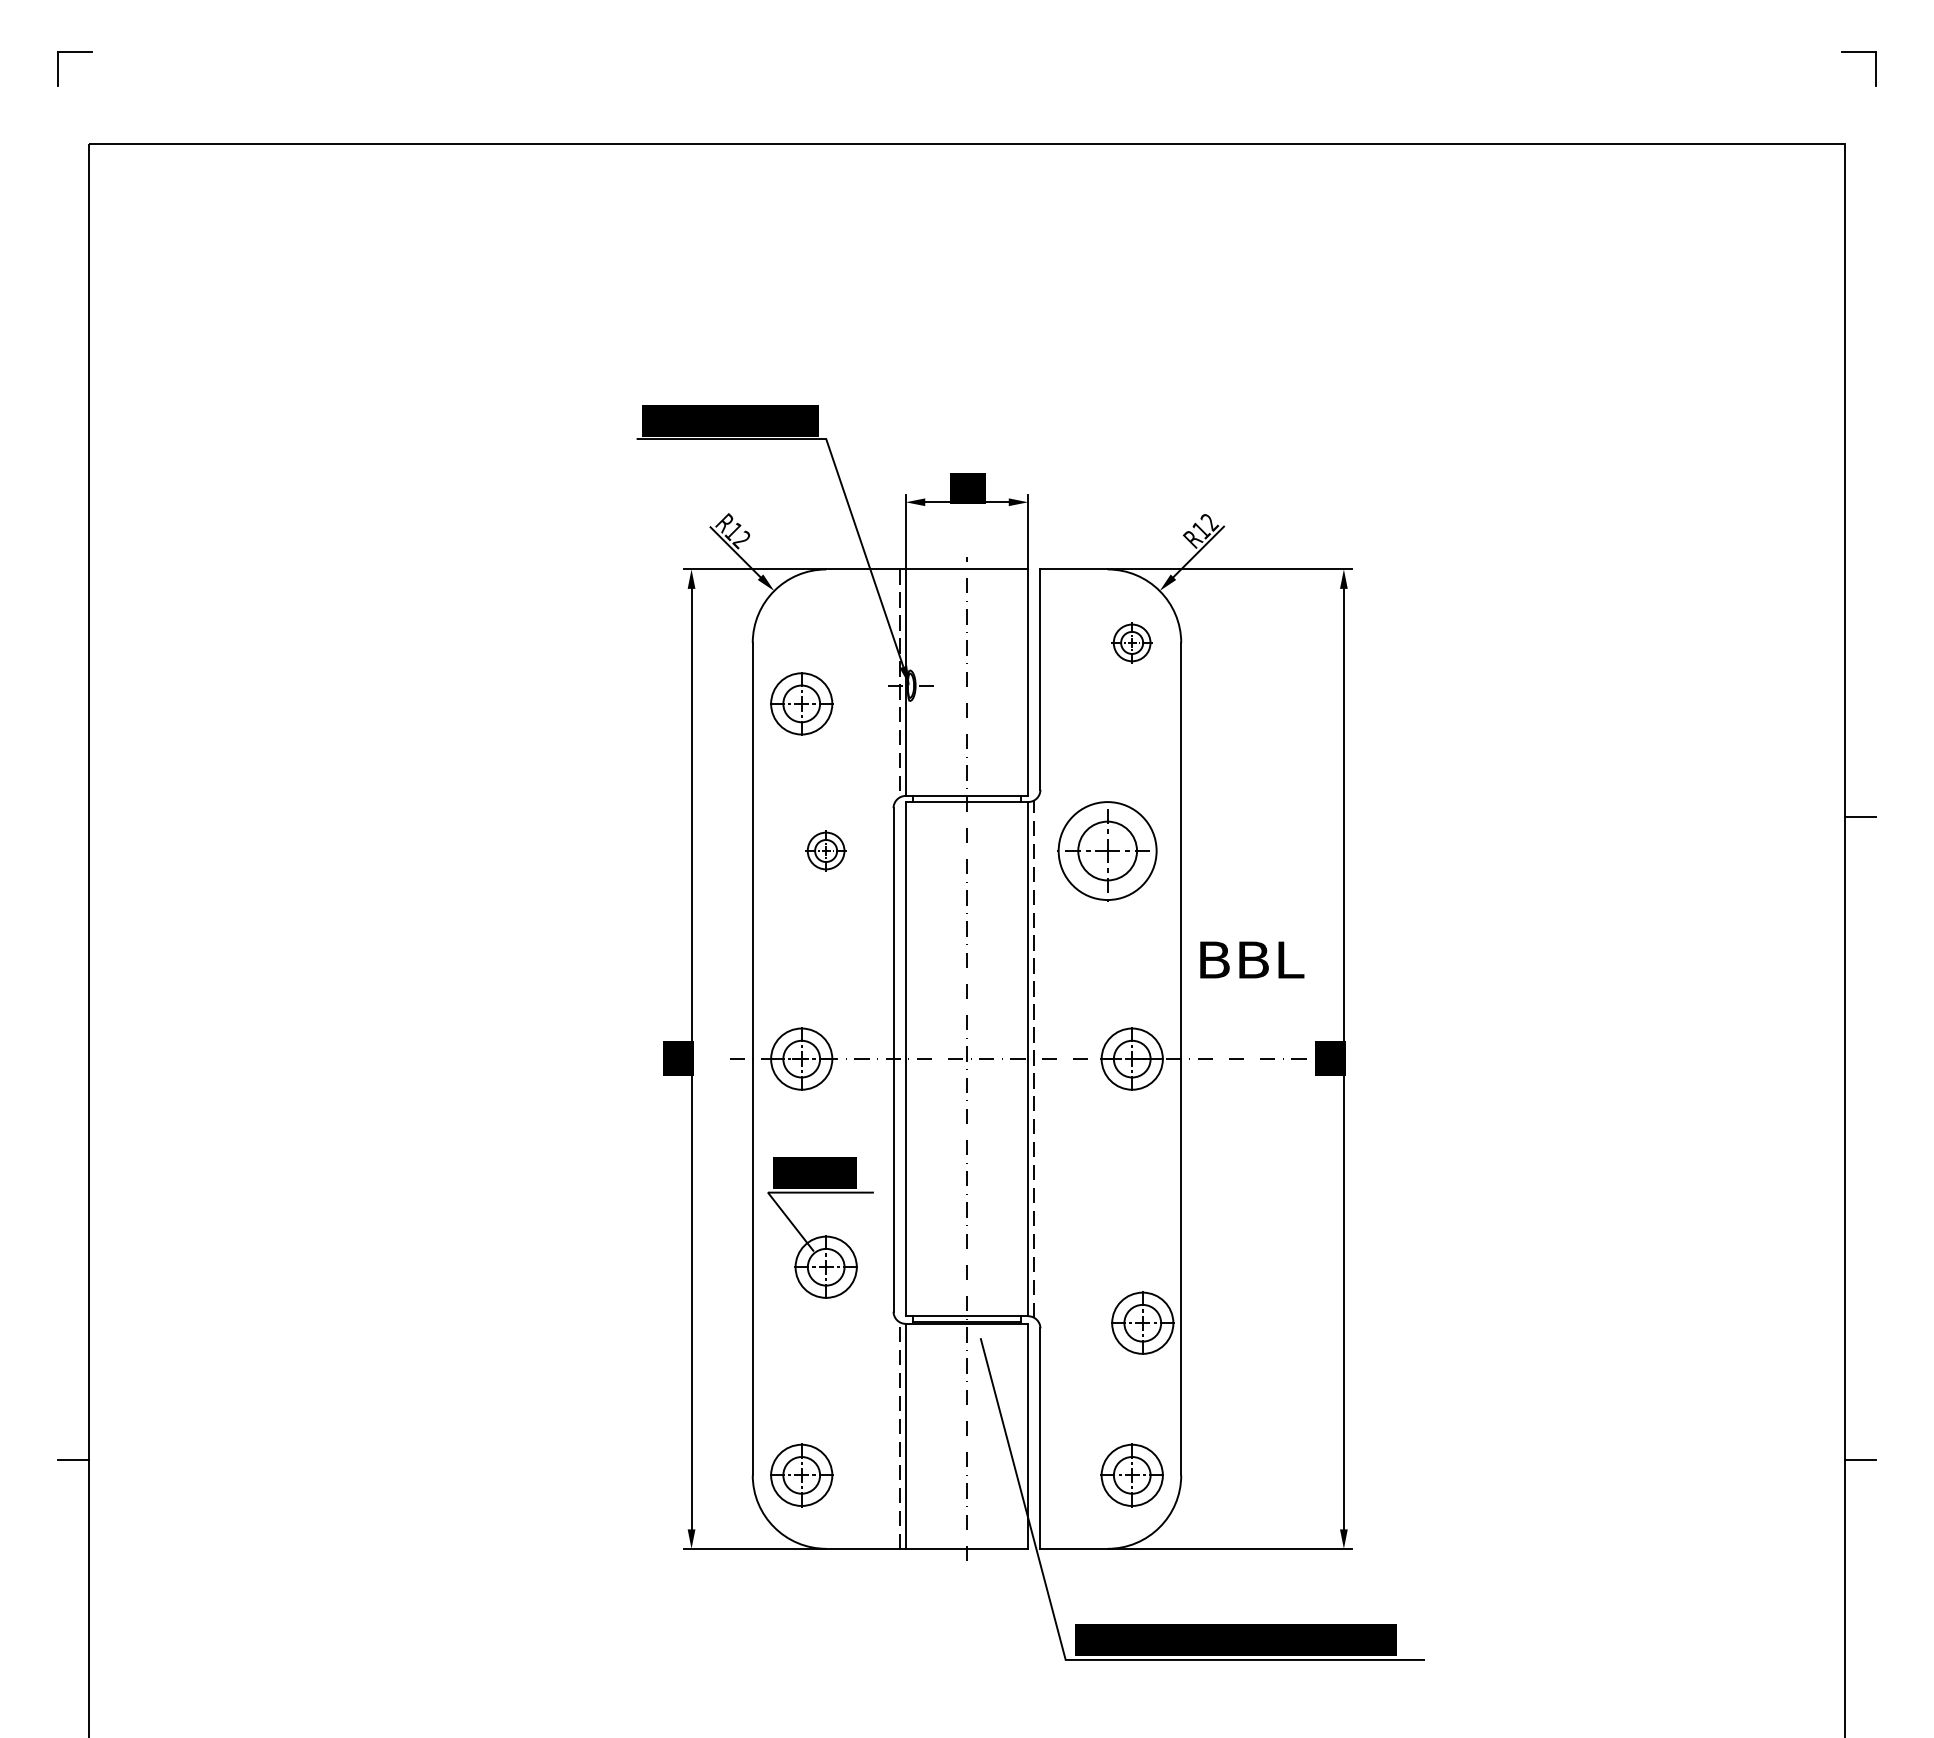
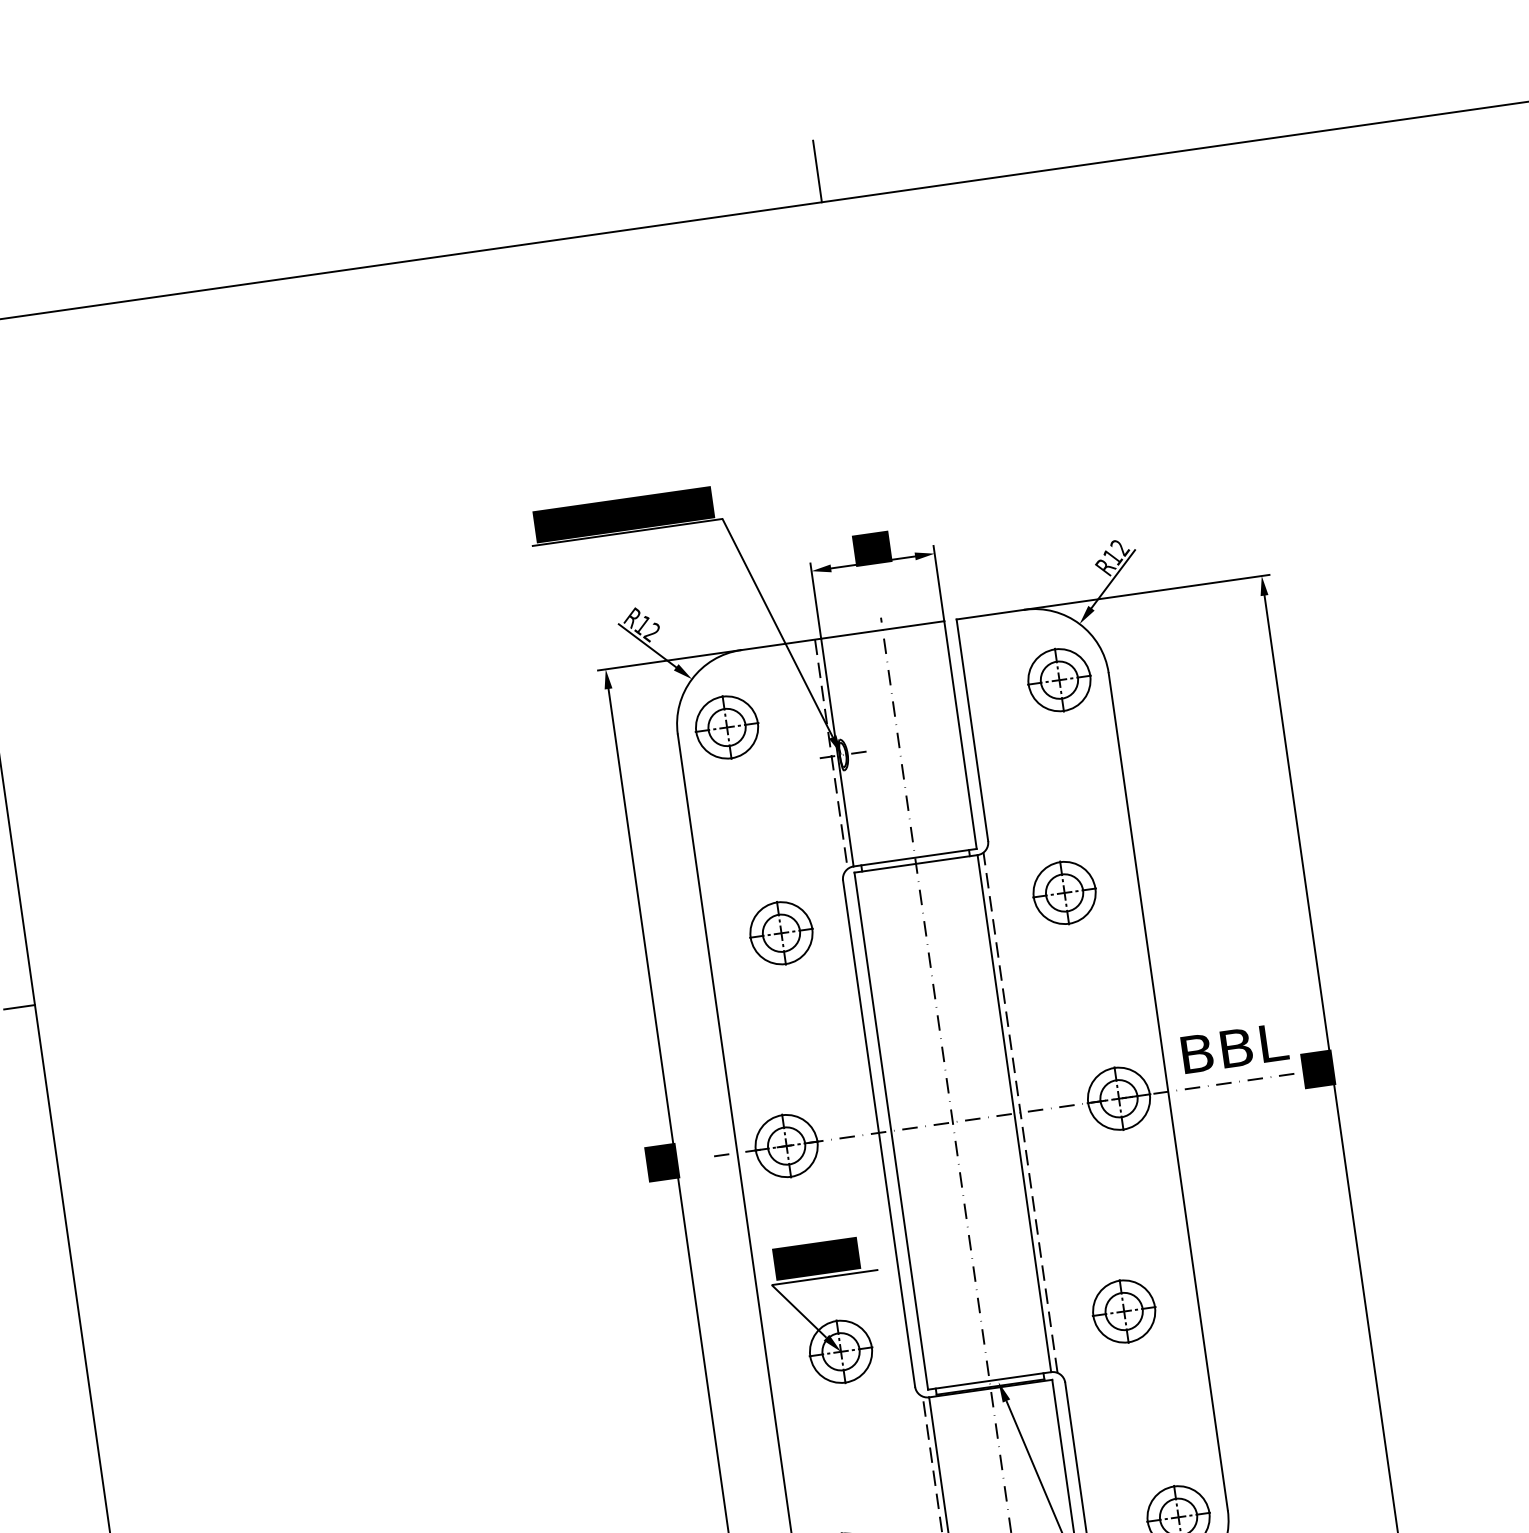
line: (967, 113) -> (818, 171), added
part: (1131, 642) -> (1058, 679), size x1.67
part: (801, 703) -> (726, 727), moved
line: (73, 817) -> (19, 1007), added
part: (825, 850) -> (780, 932), size x1.67
part: (1107, 850) -> (1064, 892), size x0.62
text: (1252, 959) -> (1235, 1047), moved
fill: (818, 1258) -> (832, 1344), added
part: (1142, 1322) -> (1123, 1310), moved
fill: (979, 1328) -> (1003, 1391), added

